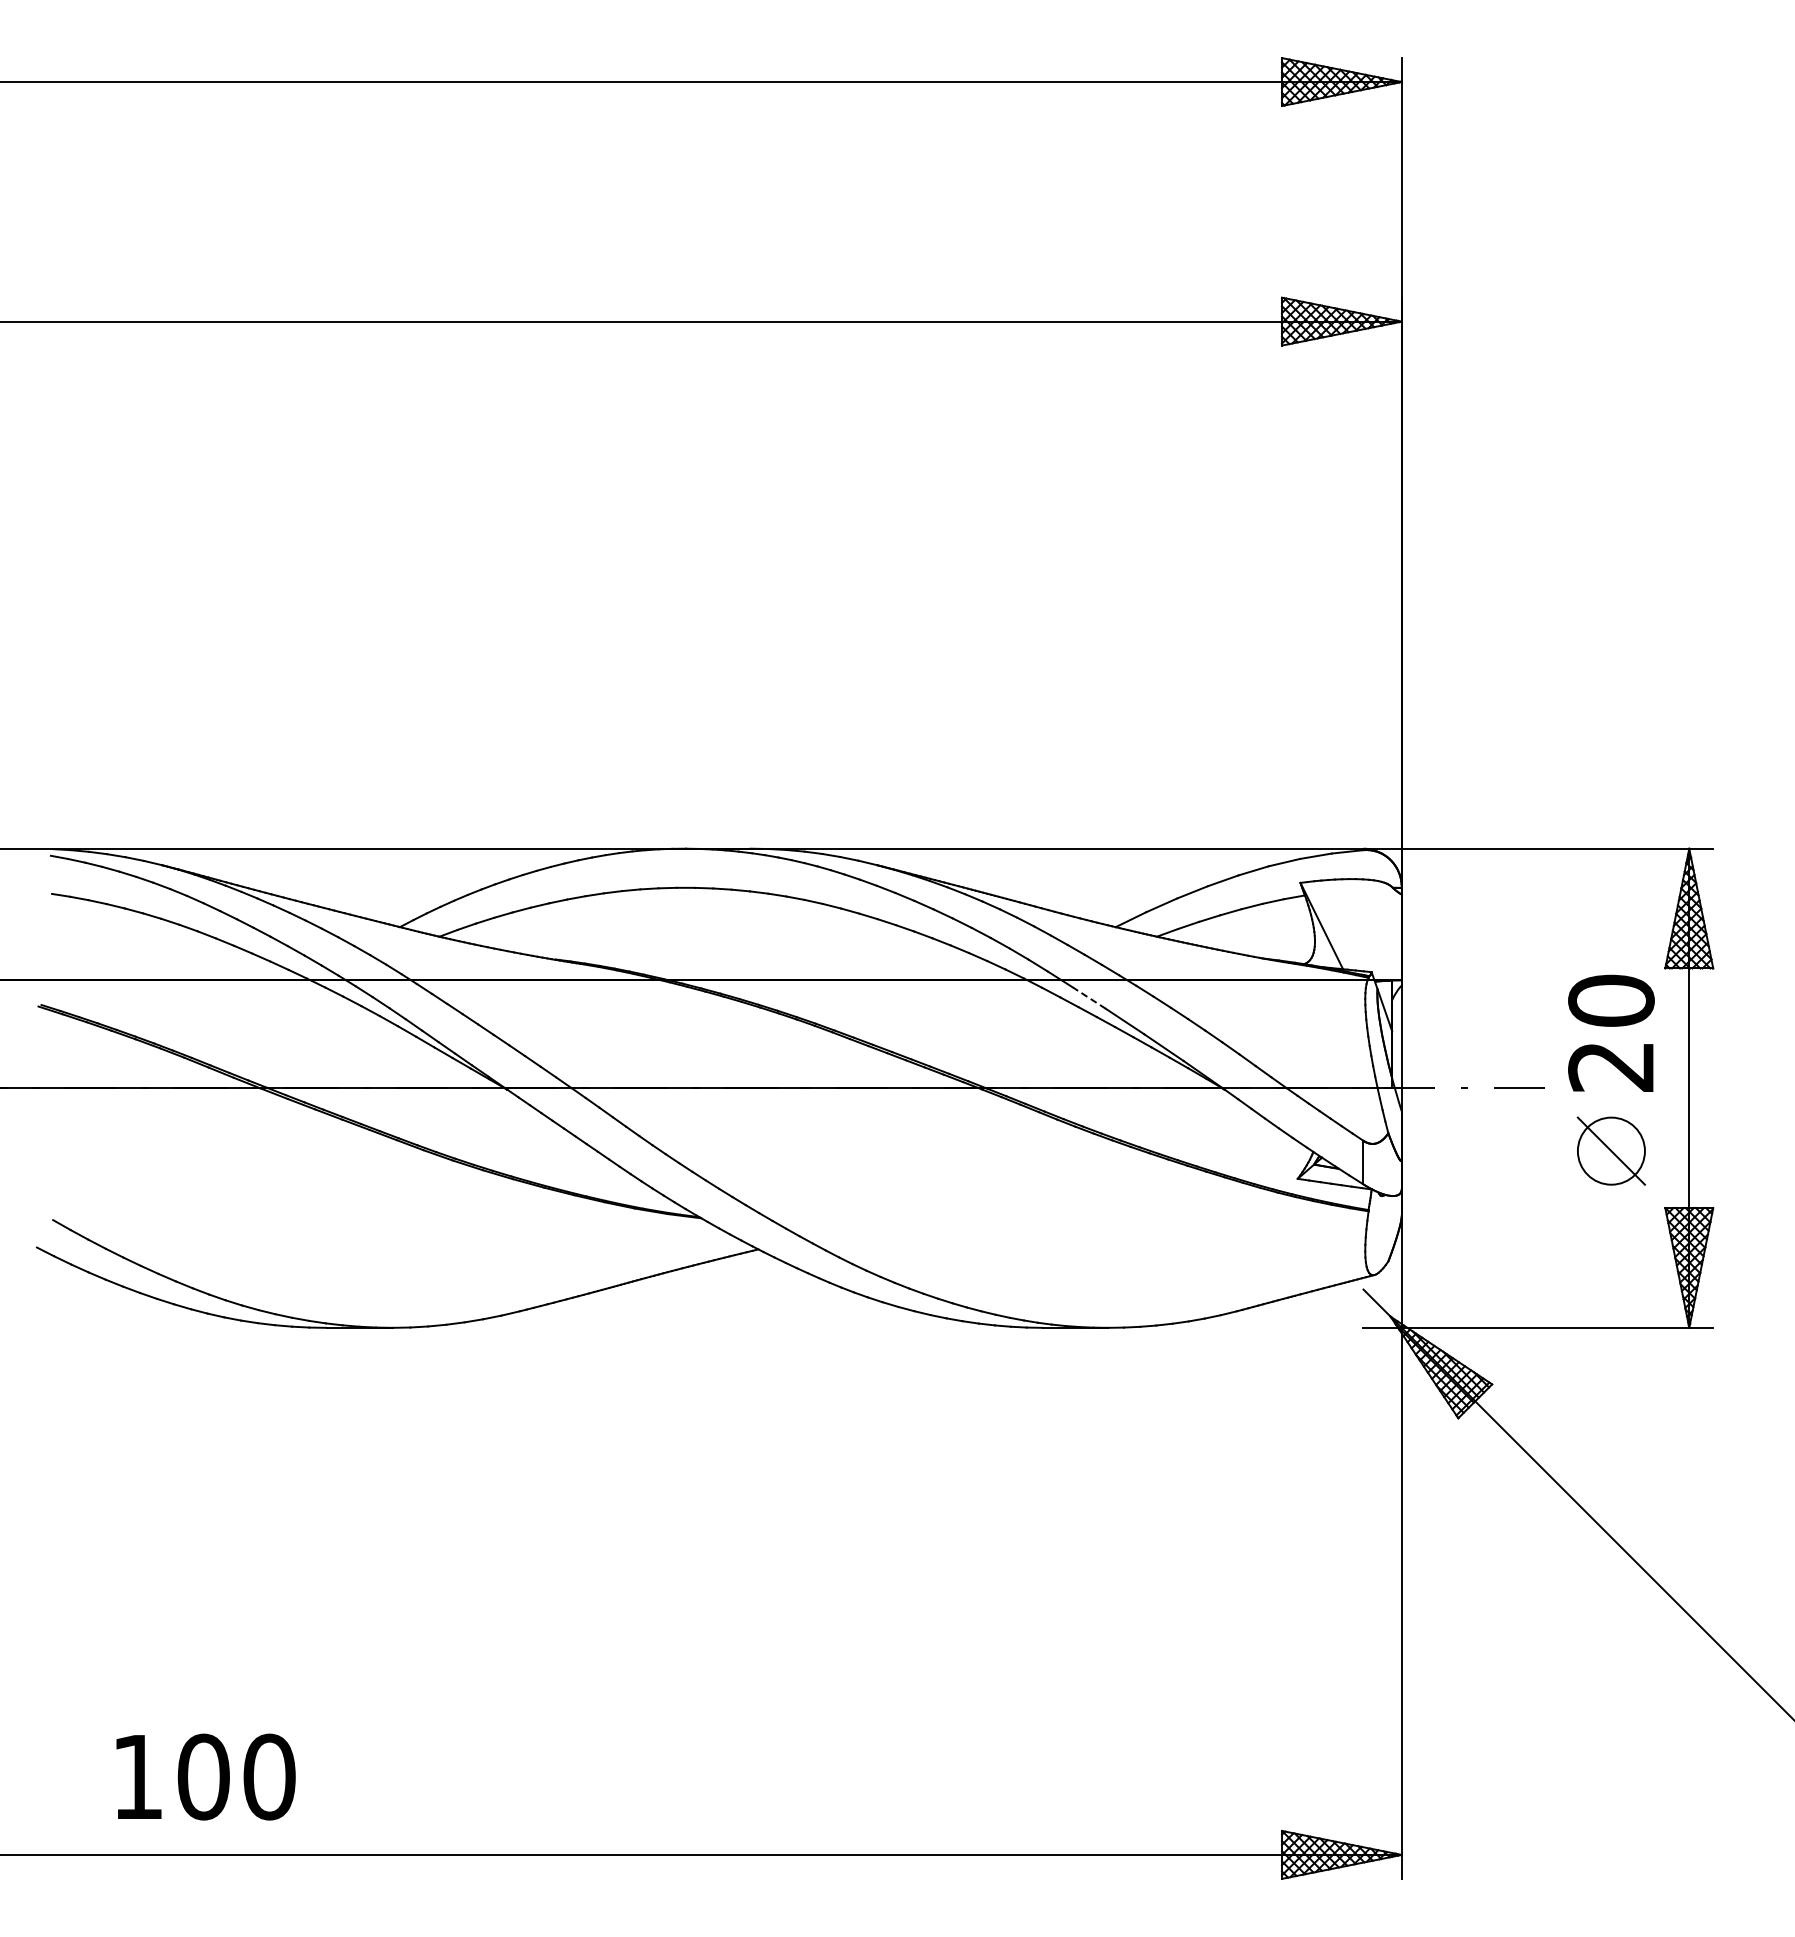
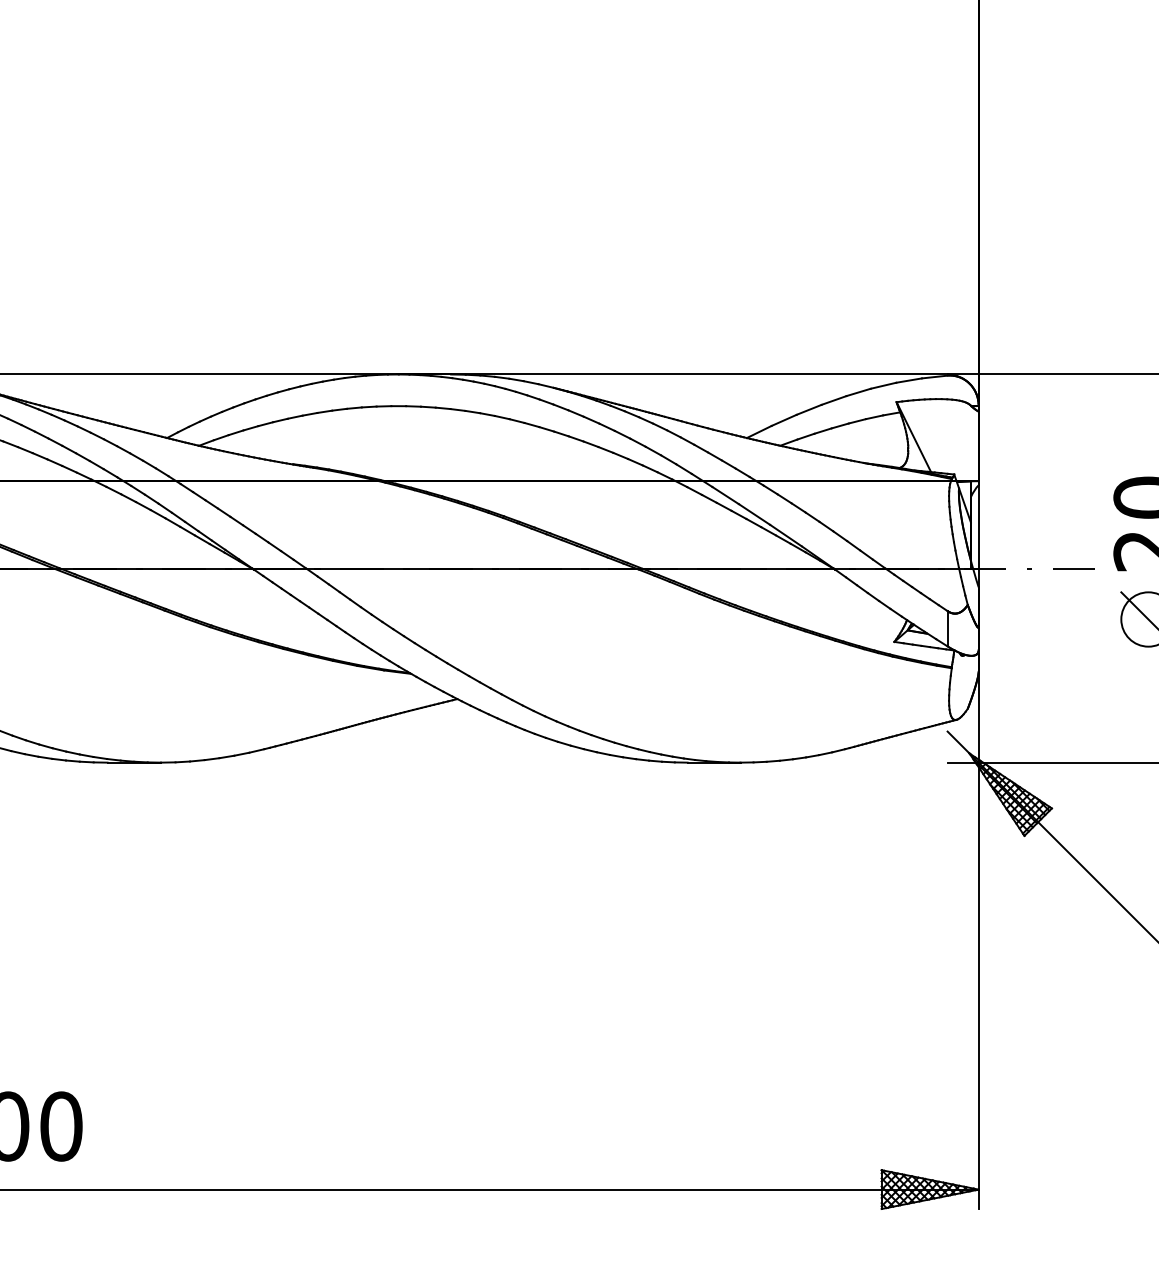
line: (1089, 997) -> (725, 495), dashed -> solid

